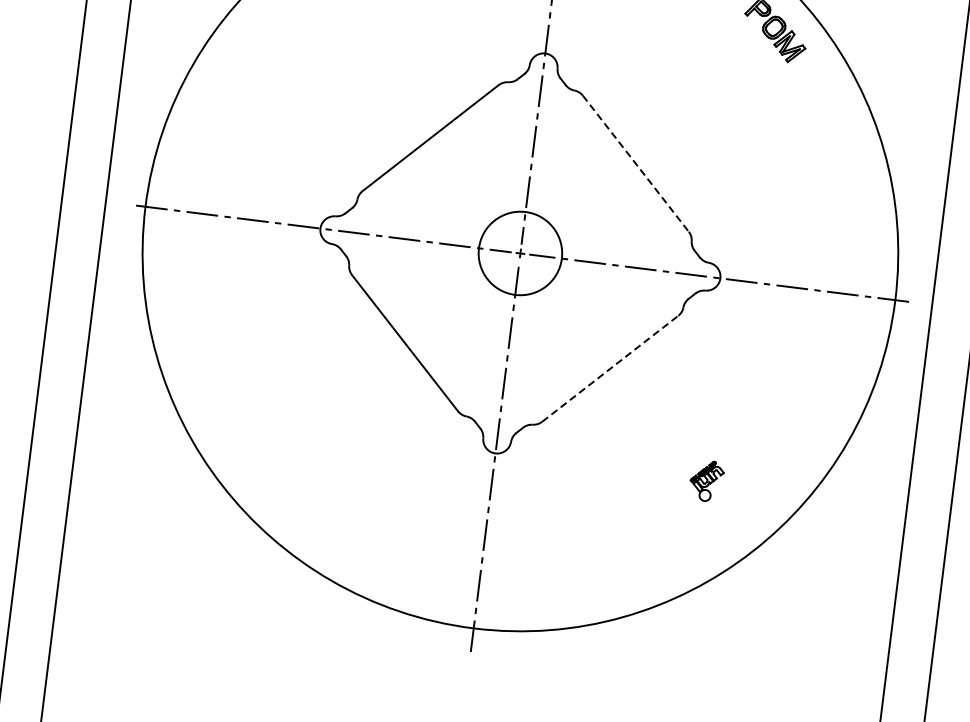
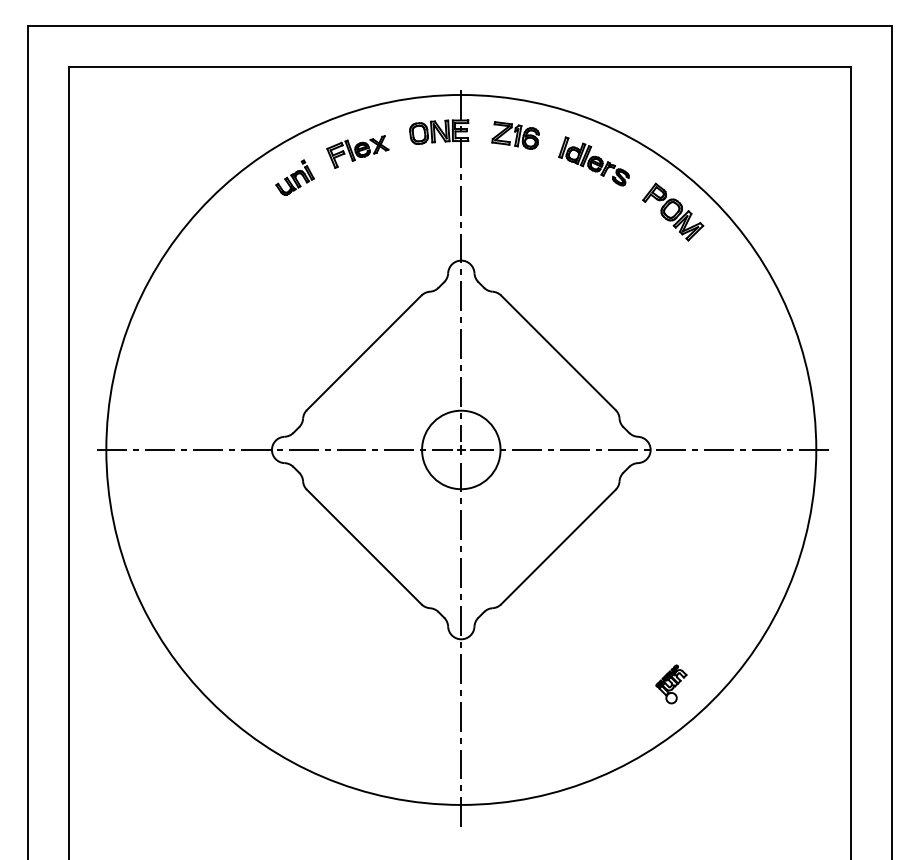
line: (635, 164) -> (558, 353), dashed -> solid
line: (610, 368) -> (558, 546), dashed -> solid
part: (706, 481) -> (671, 684), moved

